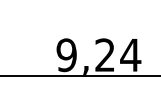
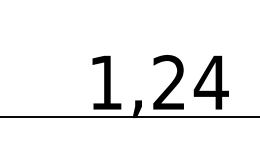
text: (66, 55) -> (105, 83), 9,24 -> 1,24

